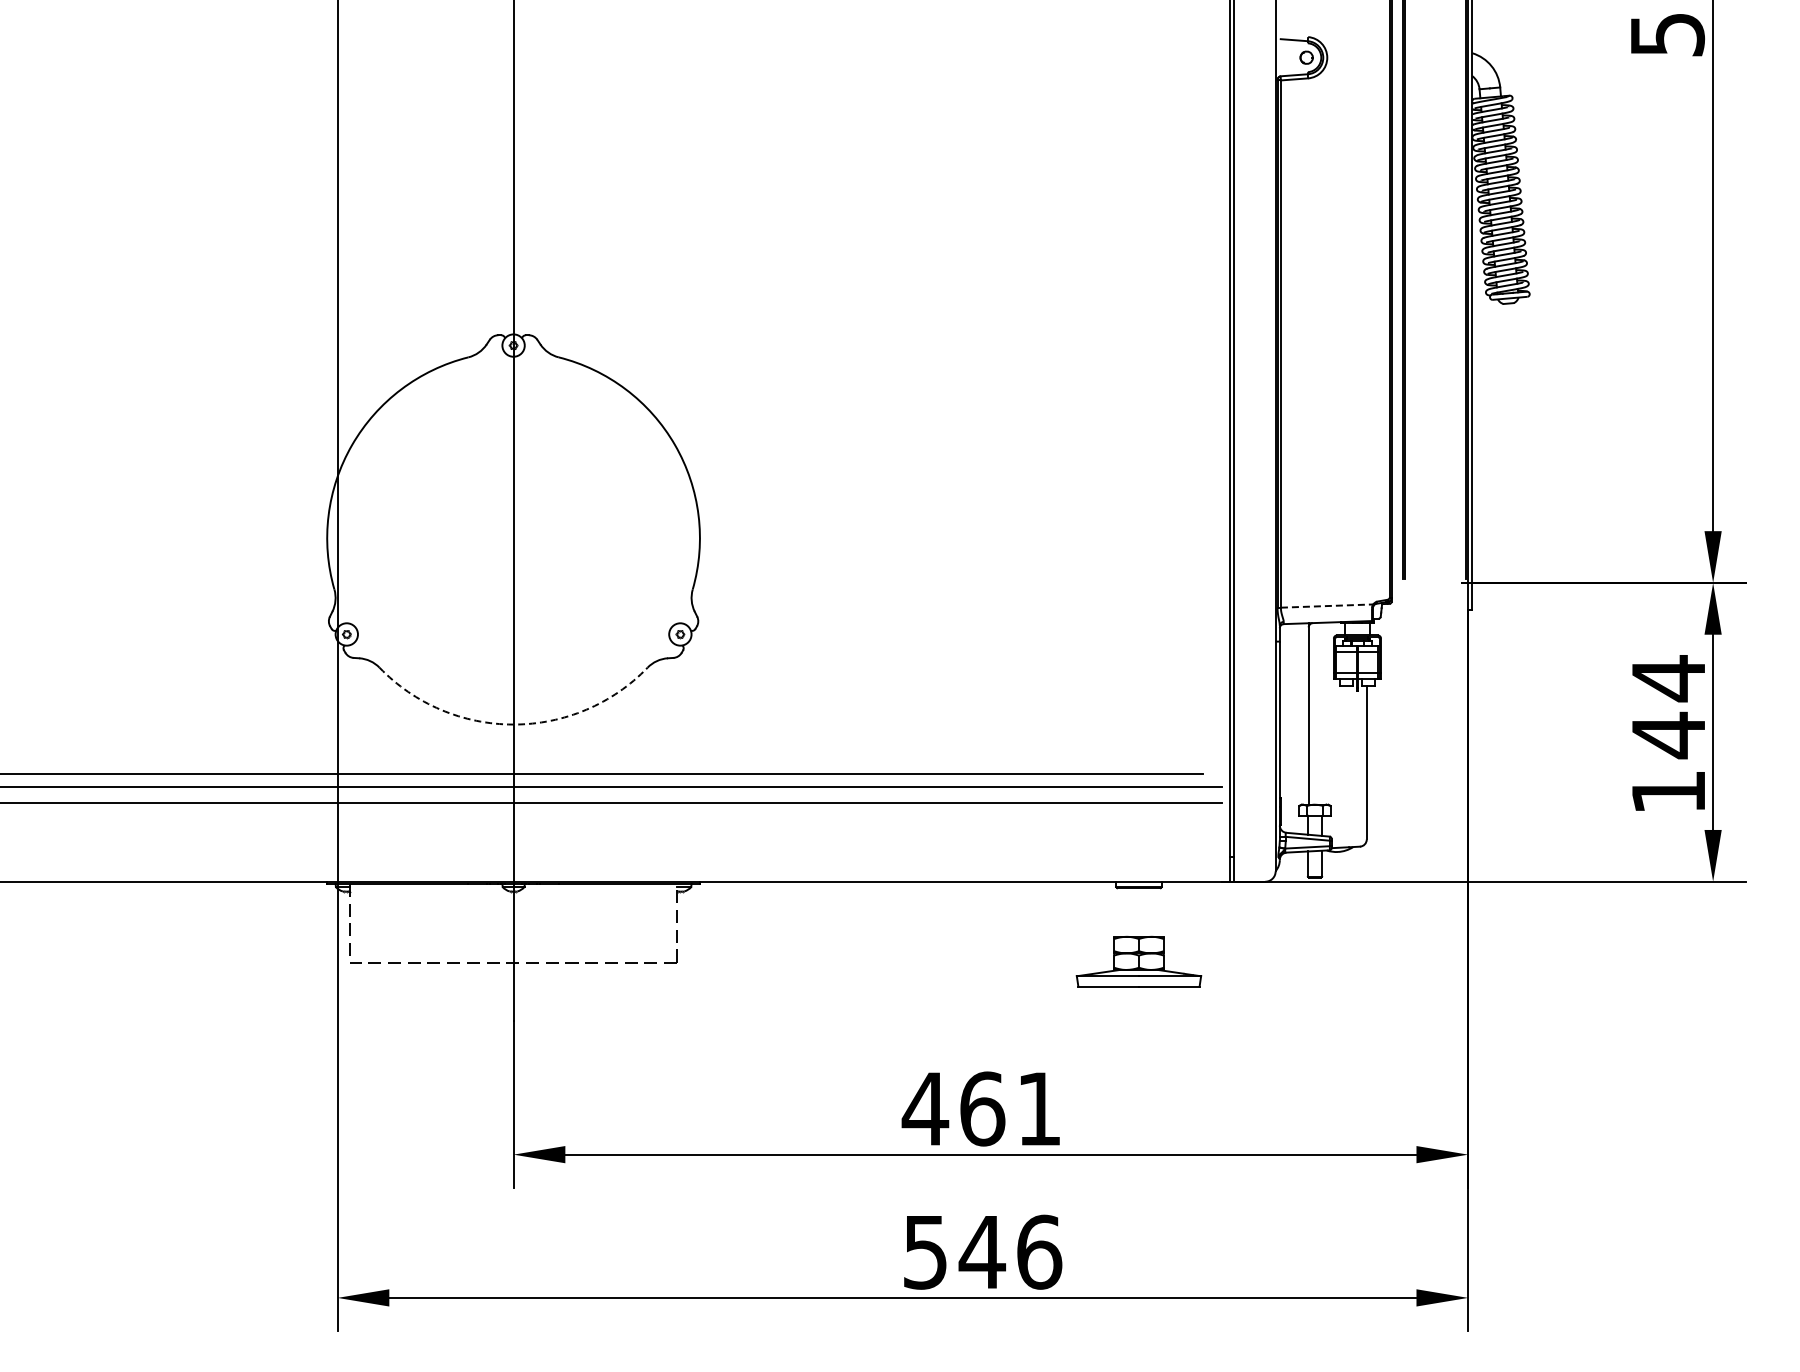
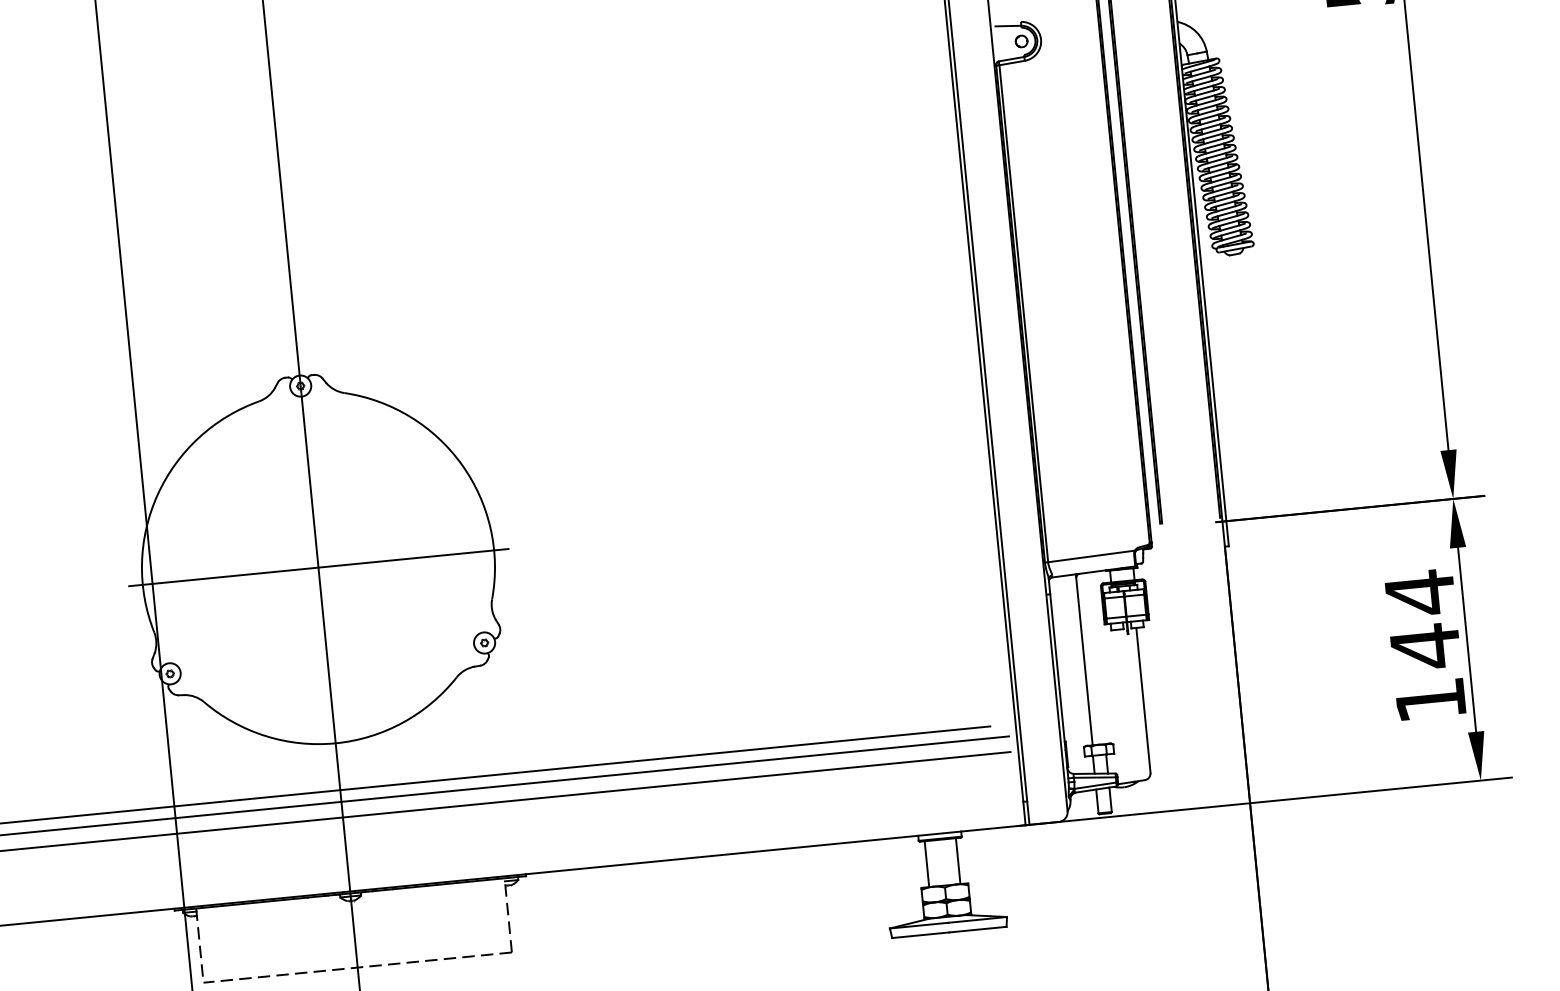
line: (513, 538) -> (318, 567), added
line: (1327, 606) -> (1091, 556), dashed -> solid
arc: (513, 724) -> (335, 743), dashed -> solid
line: (1122, 912) -> (927, 864), added
line: (1155, 912) -> (958, 861), added

